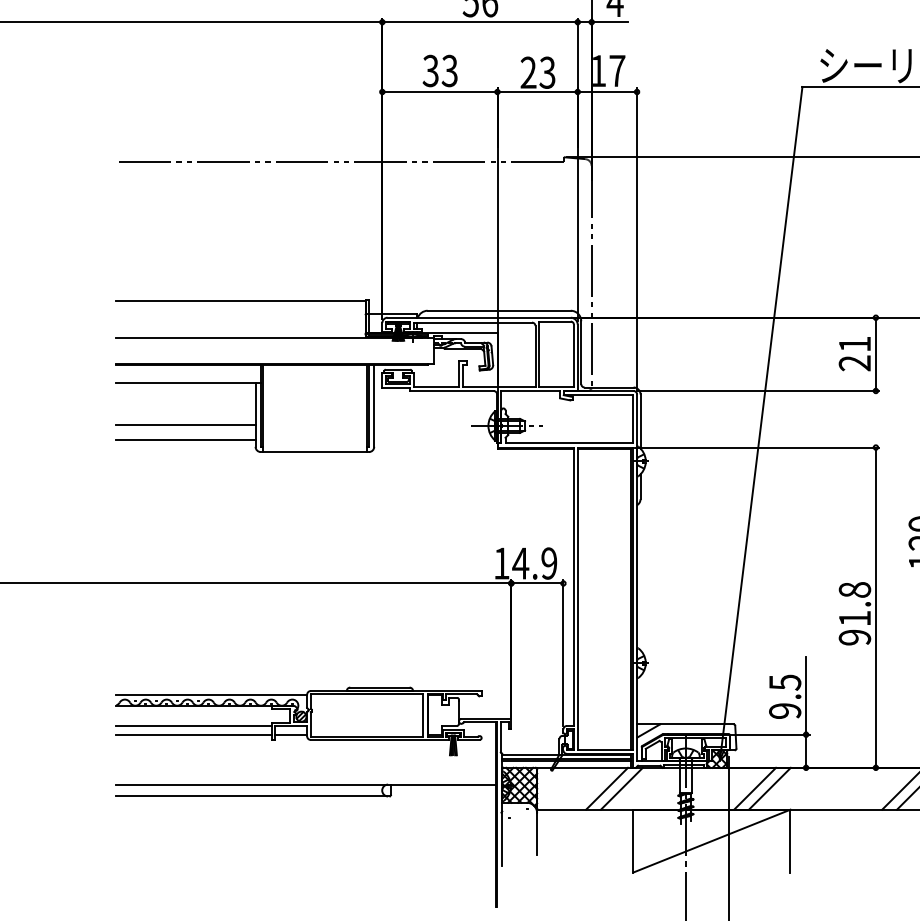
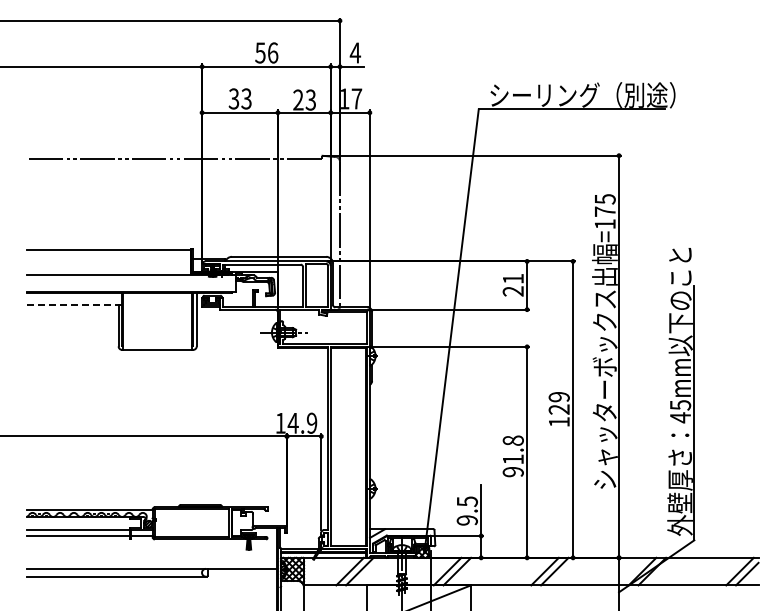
line: (188, 383) -> (74, 304), solid -> dashed
line: (185, 424) -> (72, 331), removed
line: (185, 440) -> (72, 342), removed

